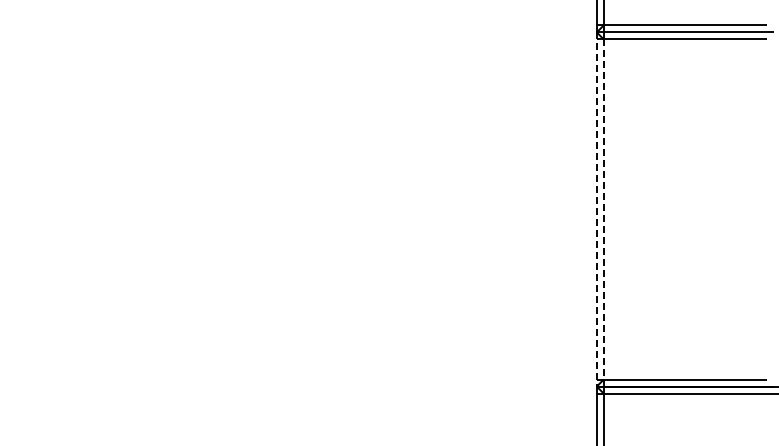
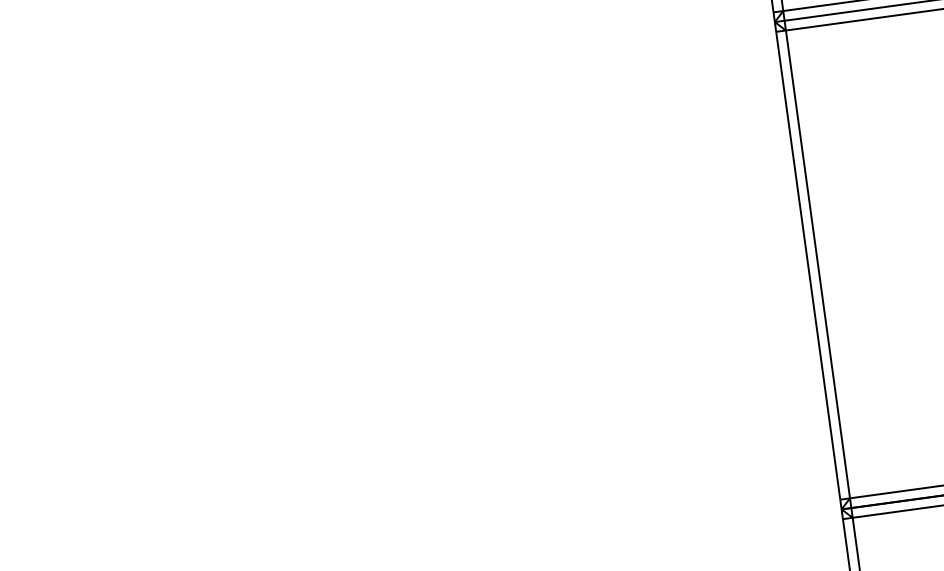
line: (596, 210) -> (808, 267), dashed -> solid
line: (603, 210) -> (817, 265), dashed -> solid

